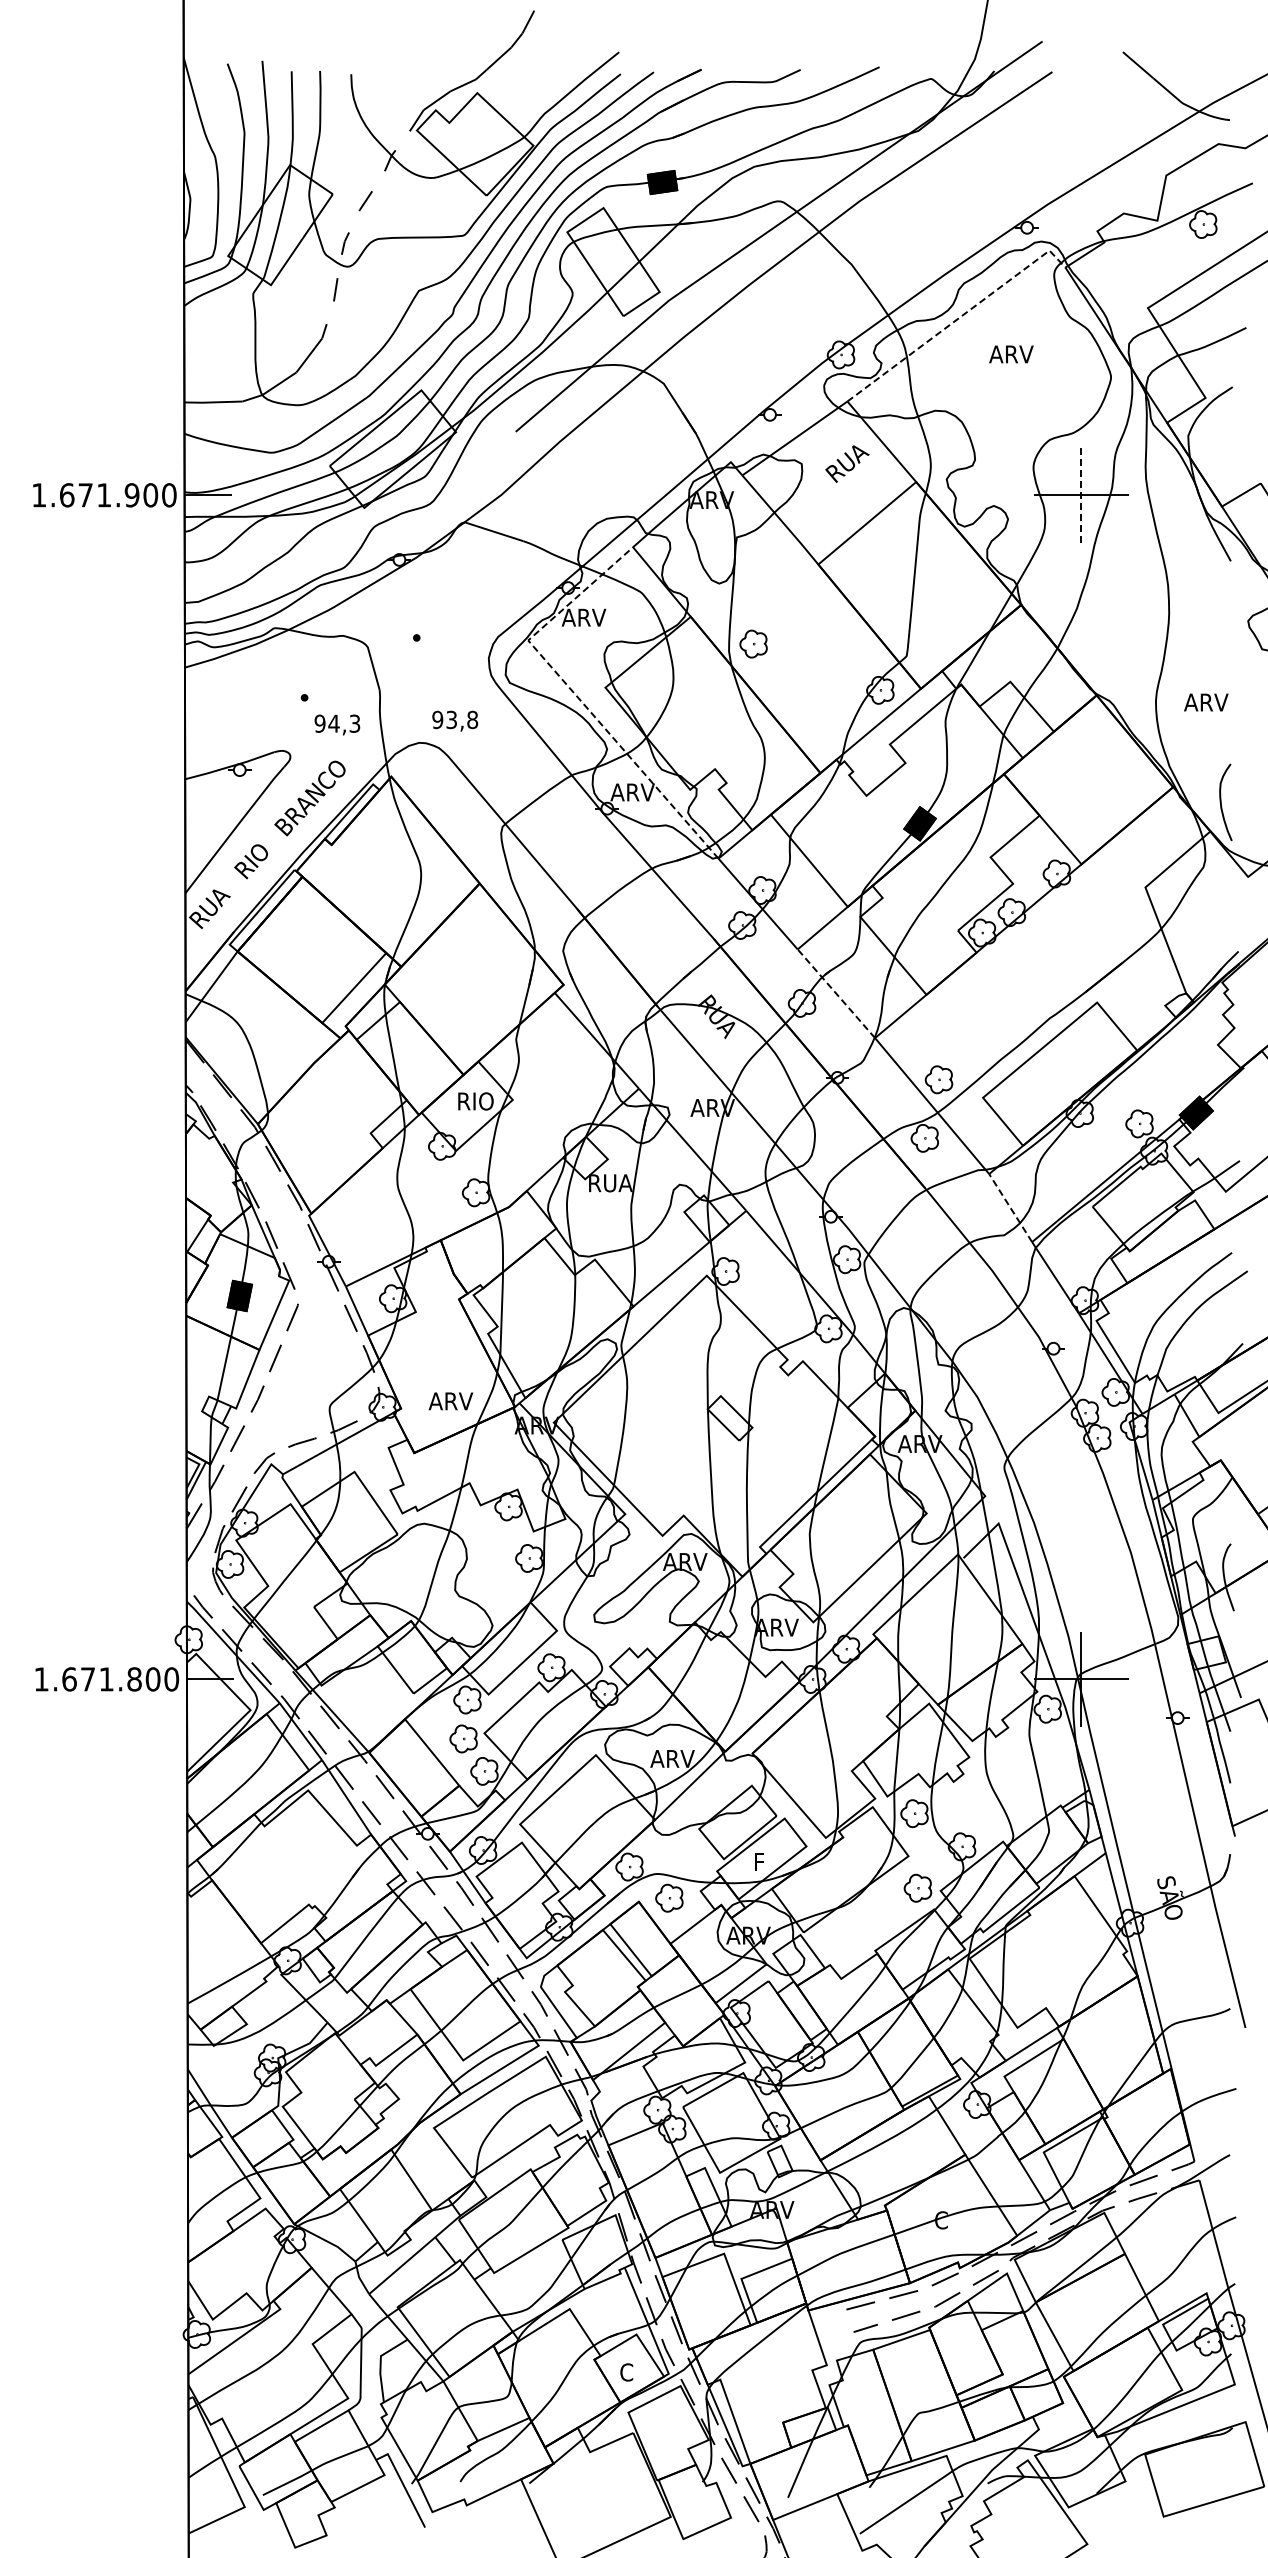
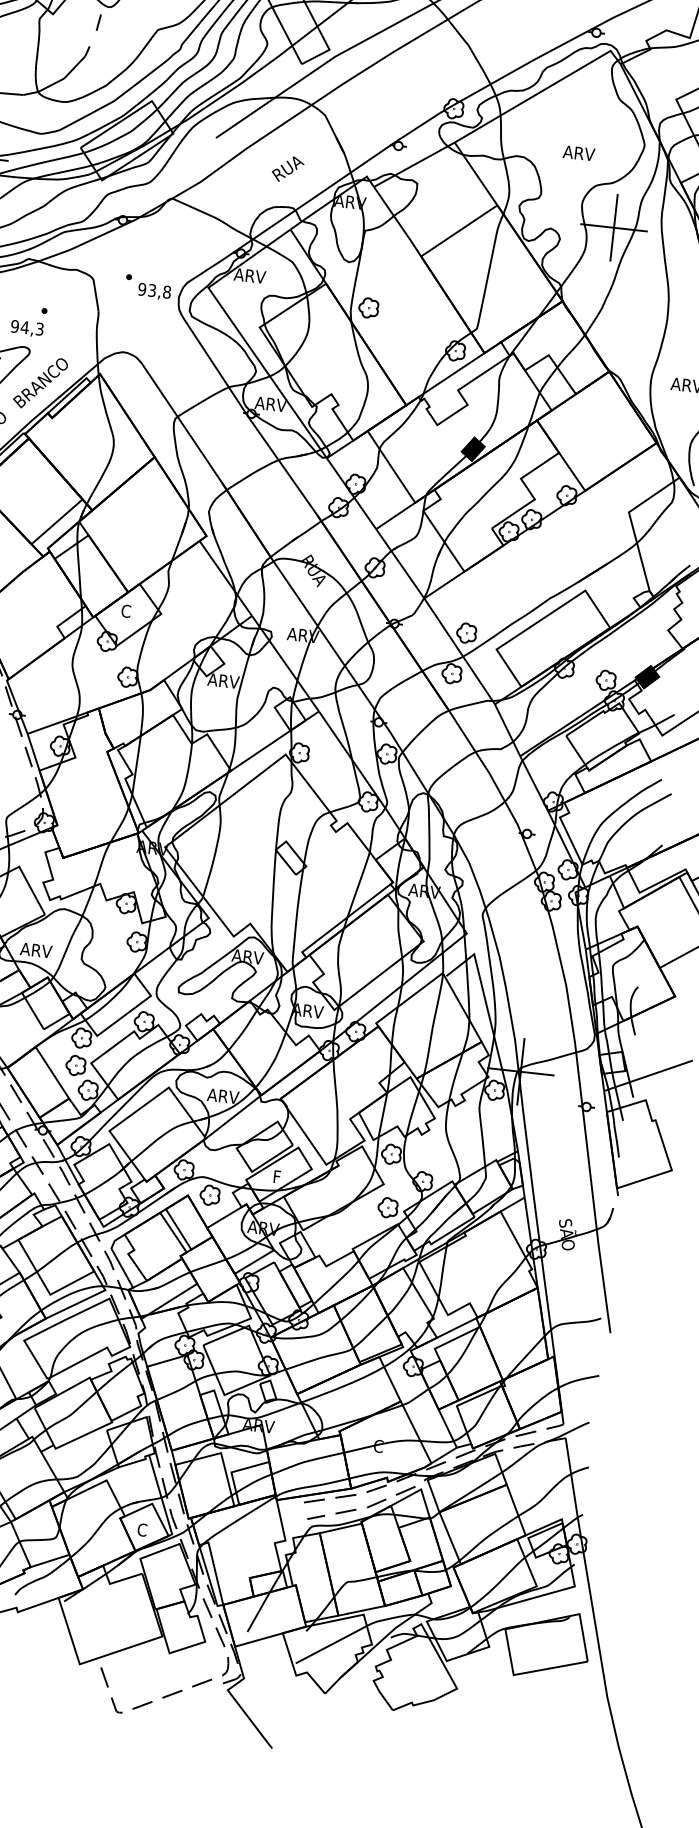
line: (958, 318) -> (540, 92), dashed -> solid
text: (1011, 354) -> (579, 153), moved
text: (847, 463) -> (288, 168), moved
line: (1081, 495) -> (614, 227), dashed -> solid
line: (576, 696) -> (238, 331), dashed -> solid
text: (455, 720) -> (154, 291), moved
text: (337, 724) -> (27, 328), moved
line: (836, 993) -> (400, 563), dashed -> solid
text: (475, 1101) -> (134, 612), RIO -> C
text: (609, 1183) -> (223, 681), RUA -> ARV
line: (1010, 1207) -> (507, 729), dashed -> solid
text: (450, 1401) -> (35, 950), moved

